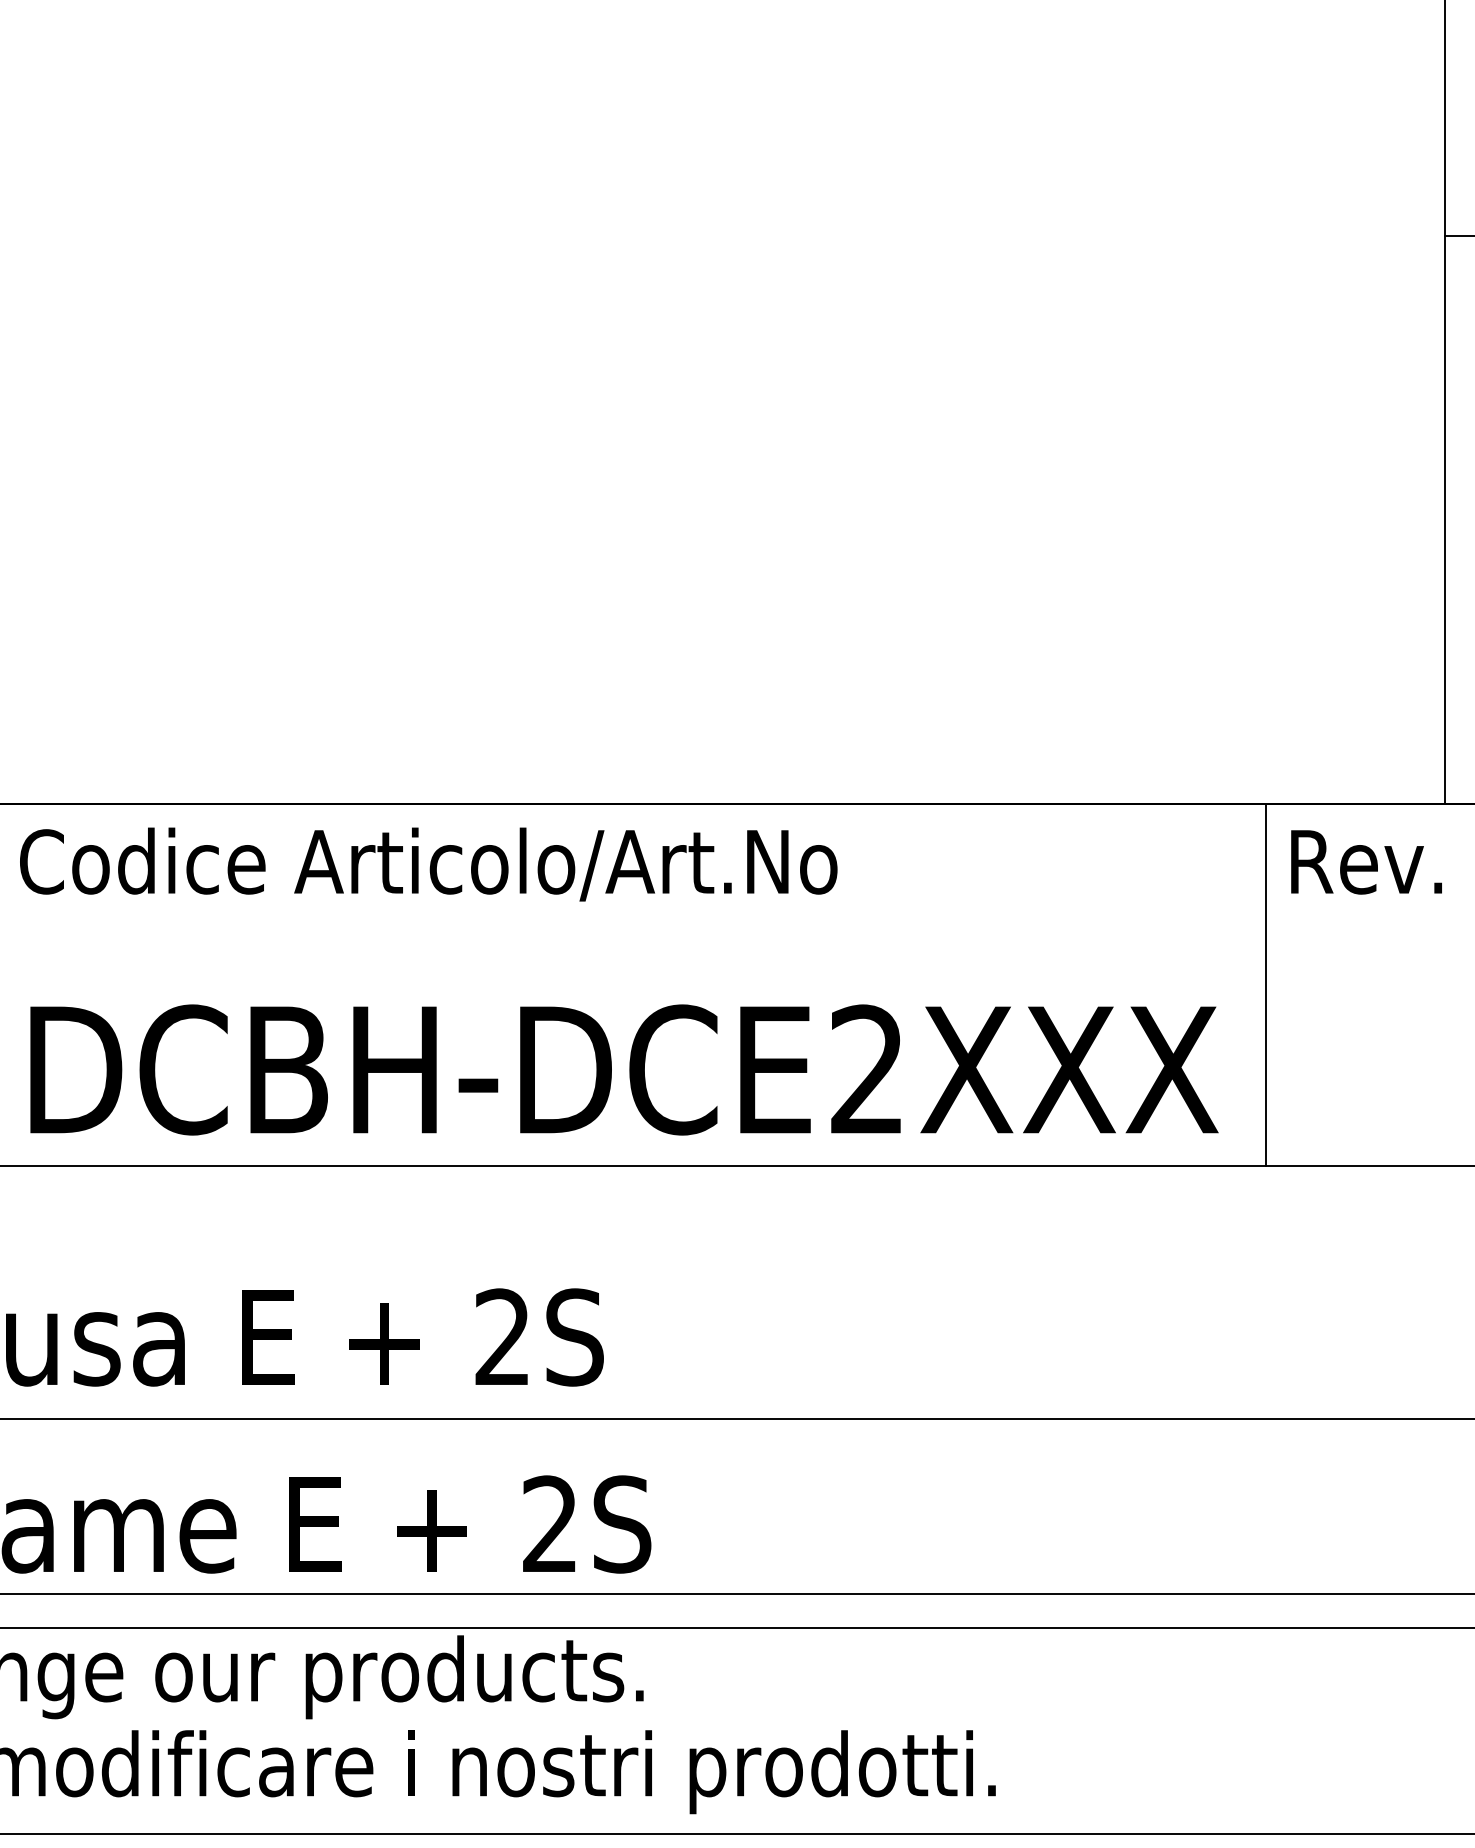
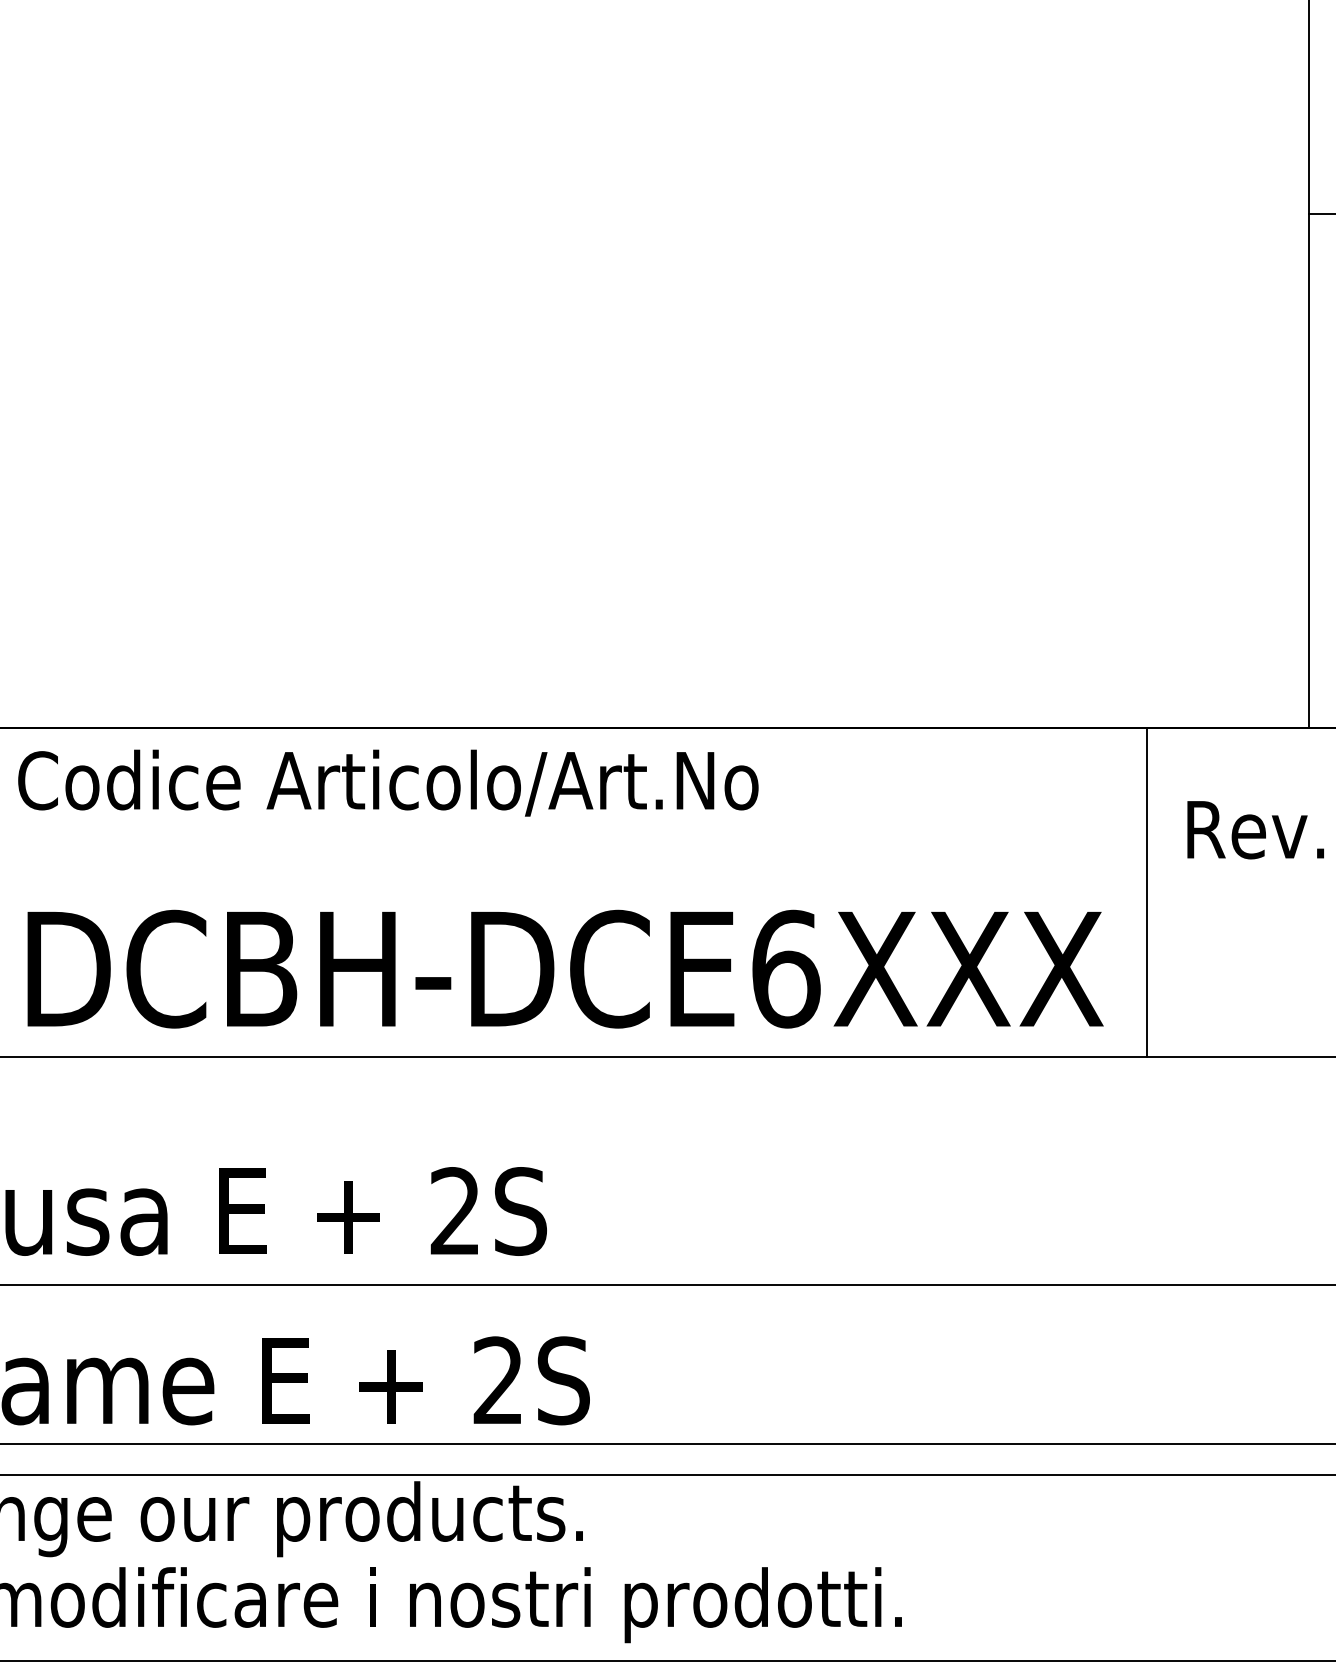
text: (1366, 862) -> (1255, 830), moved
text: (868, 1069) -> (786, 968), DCBH-DCE2XXX -> DCBH-DCE6XXX

